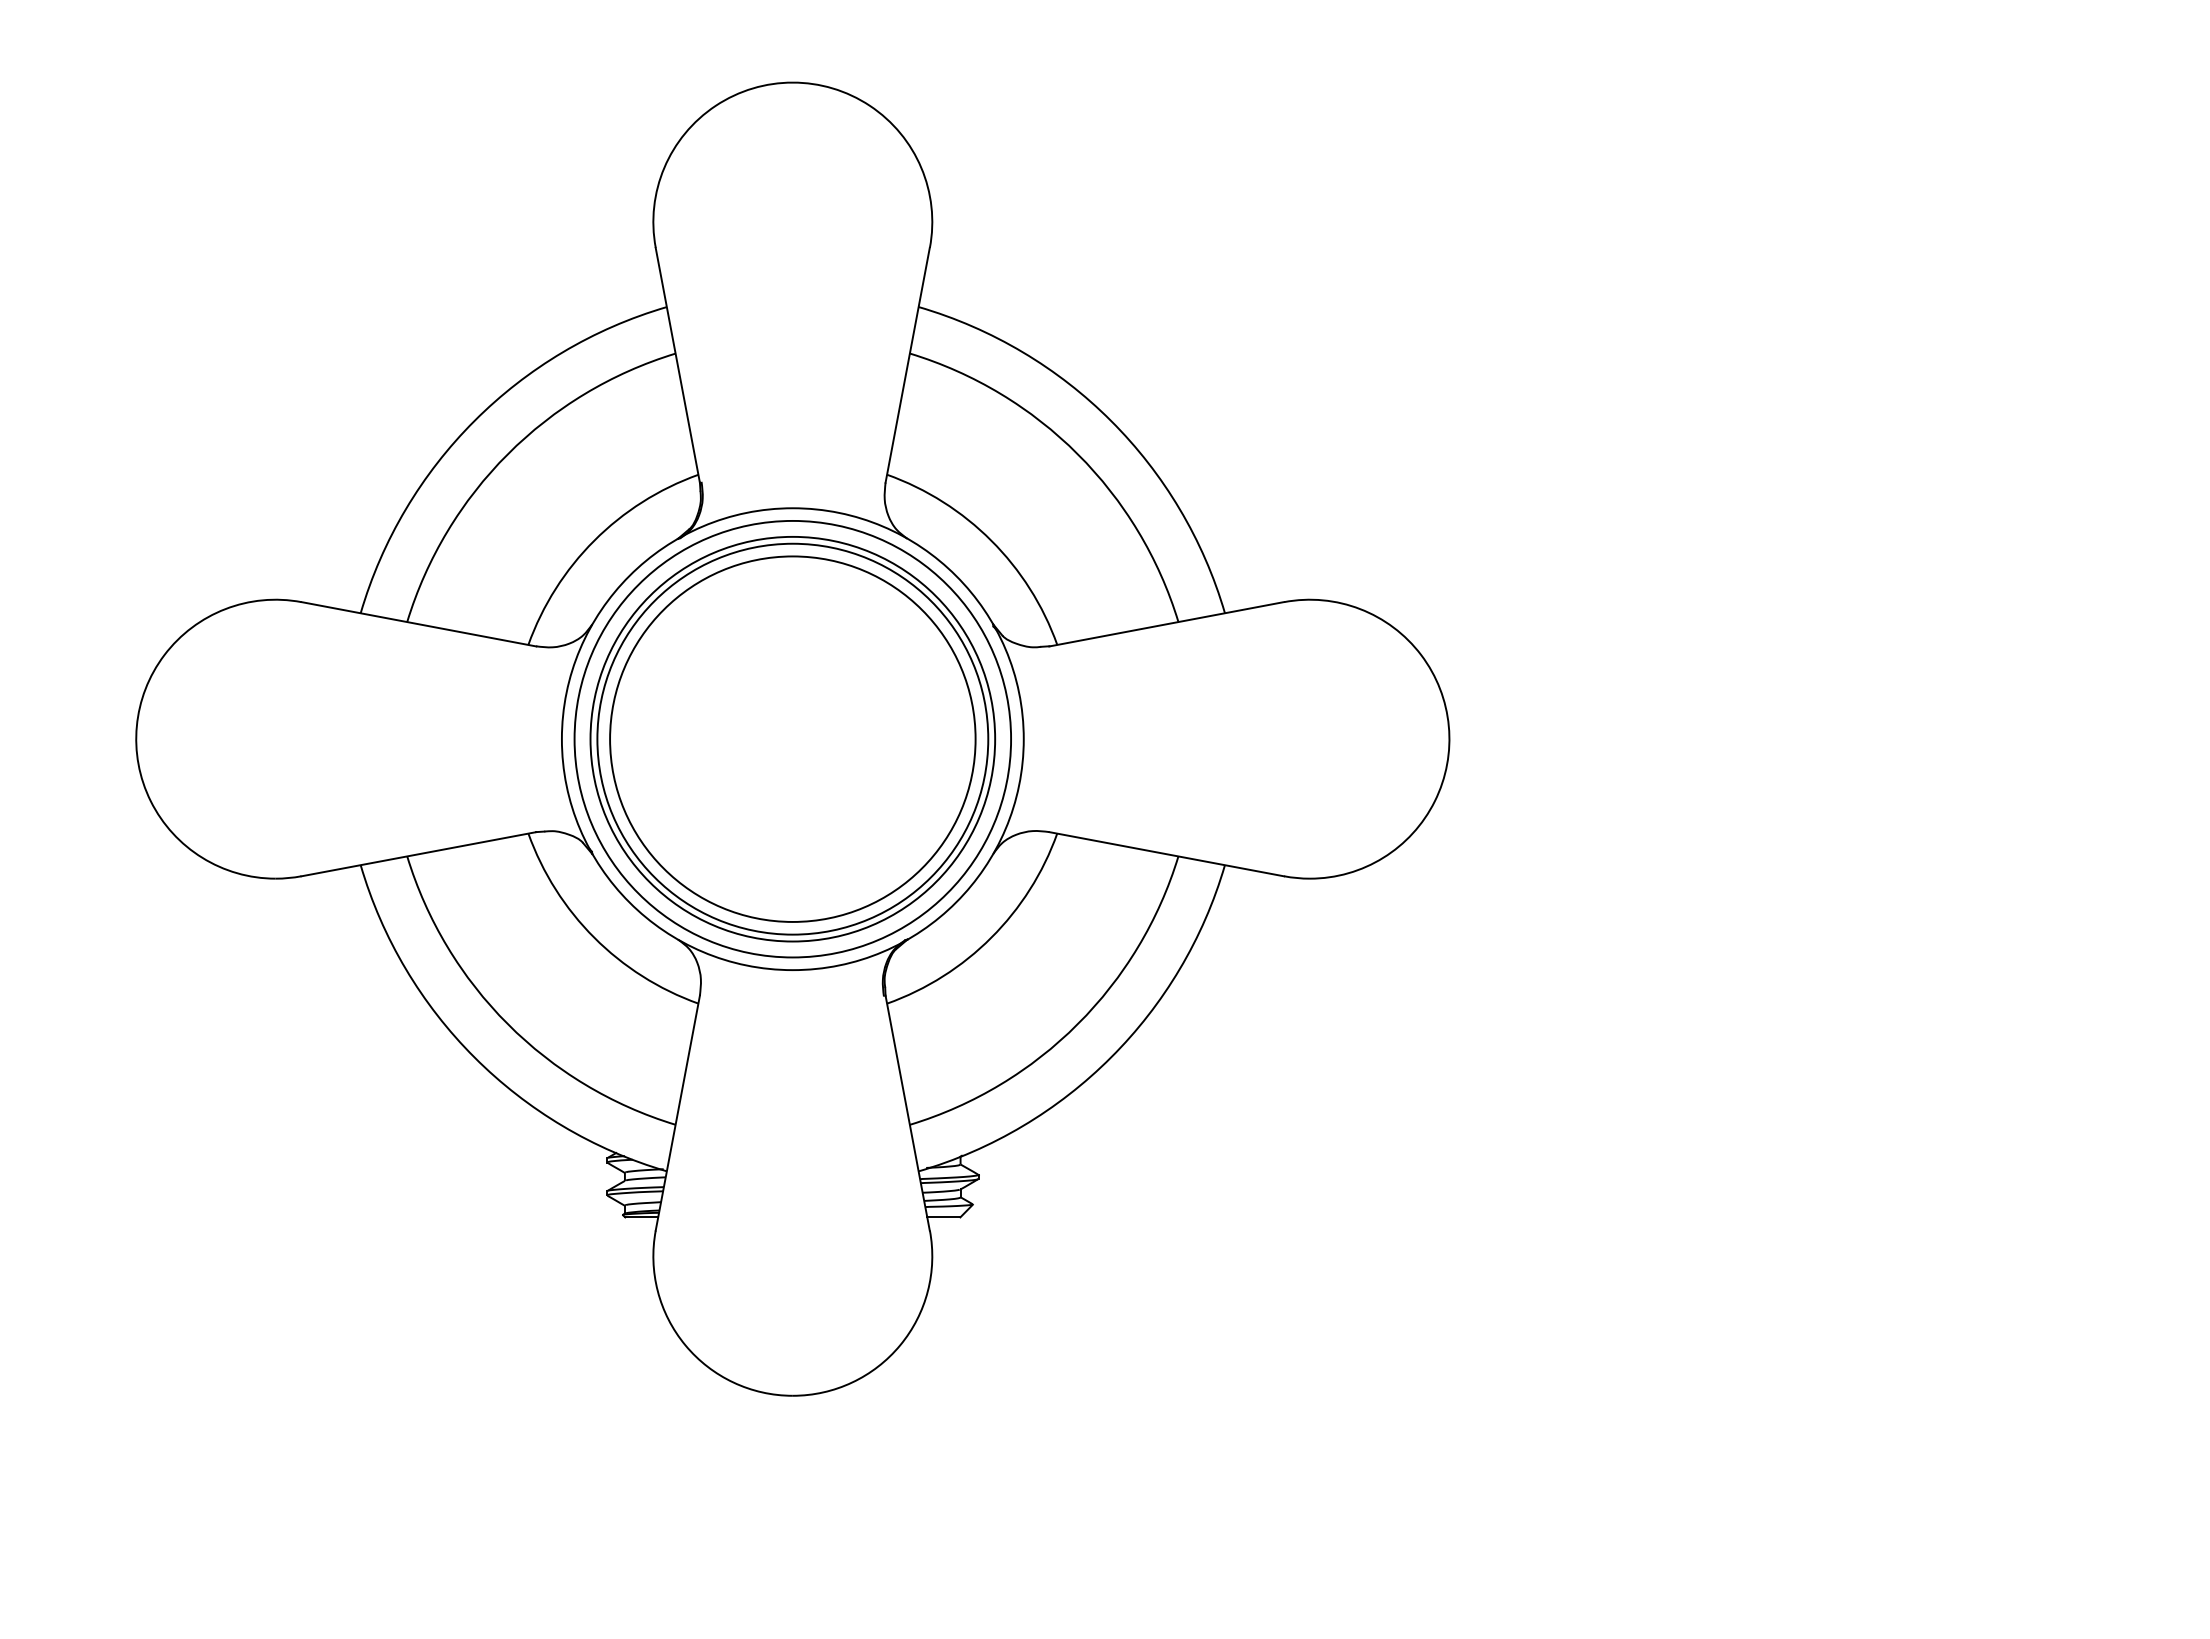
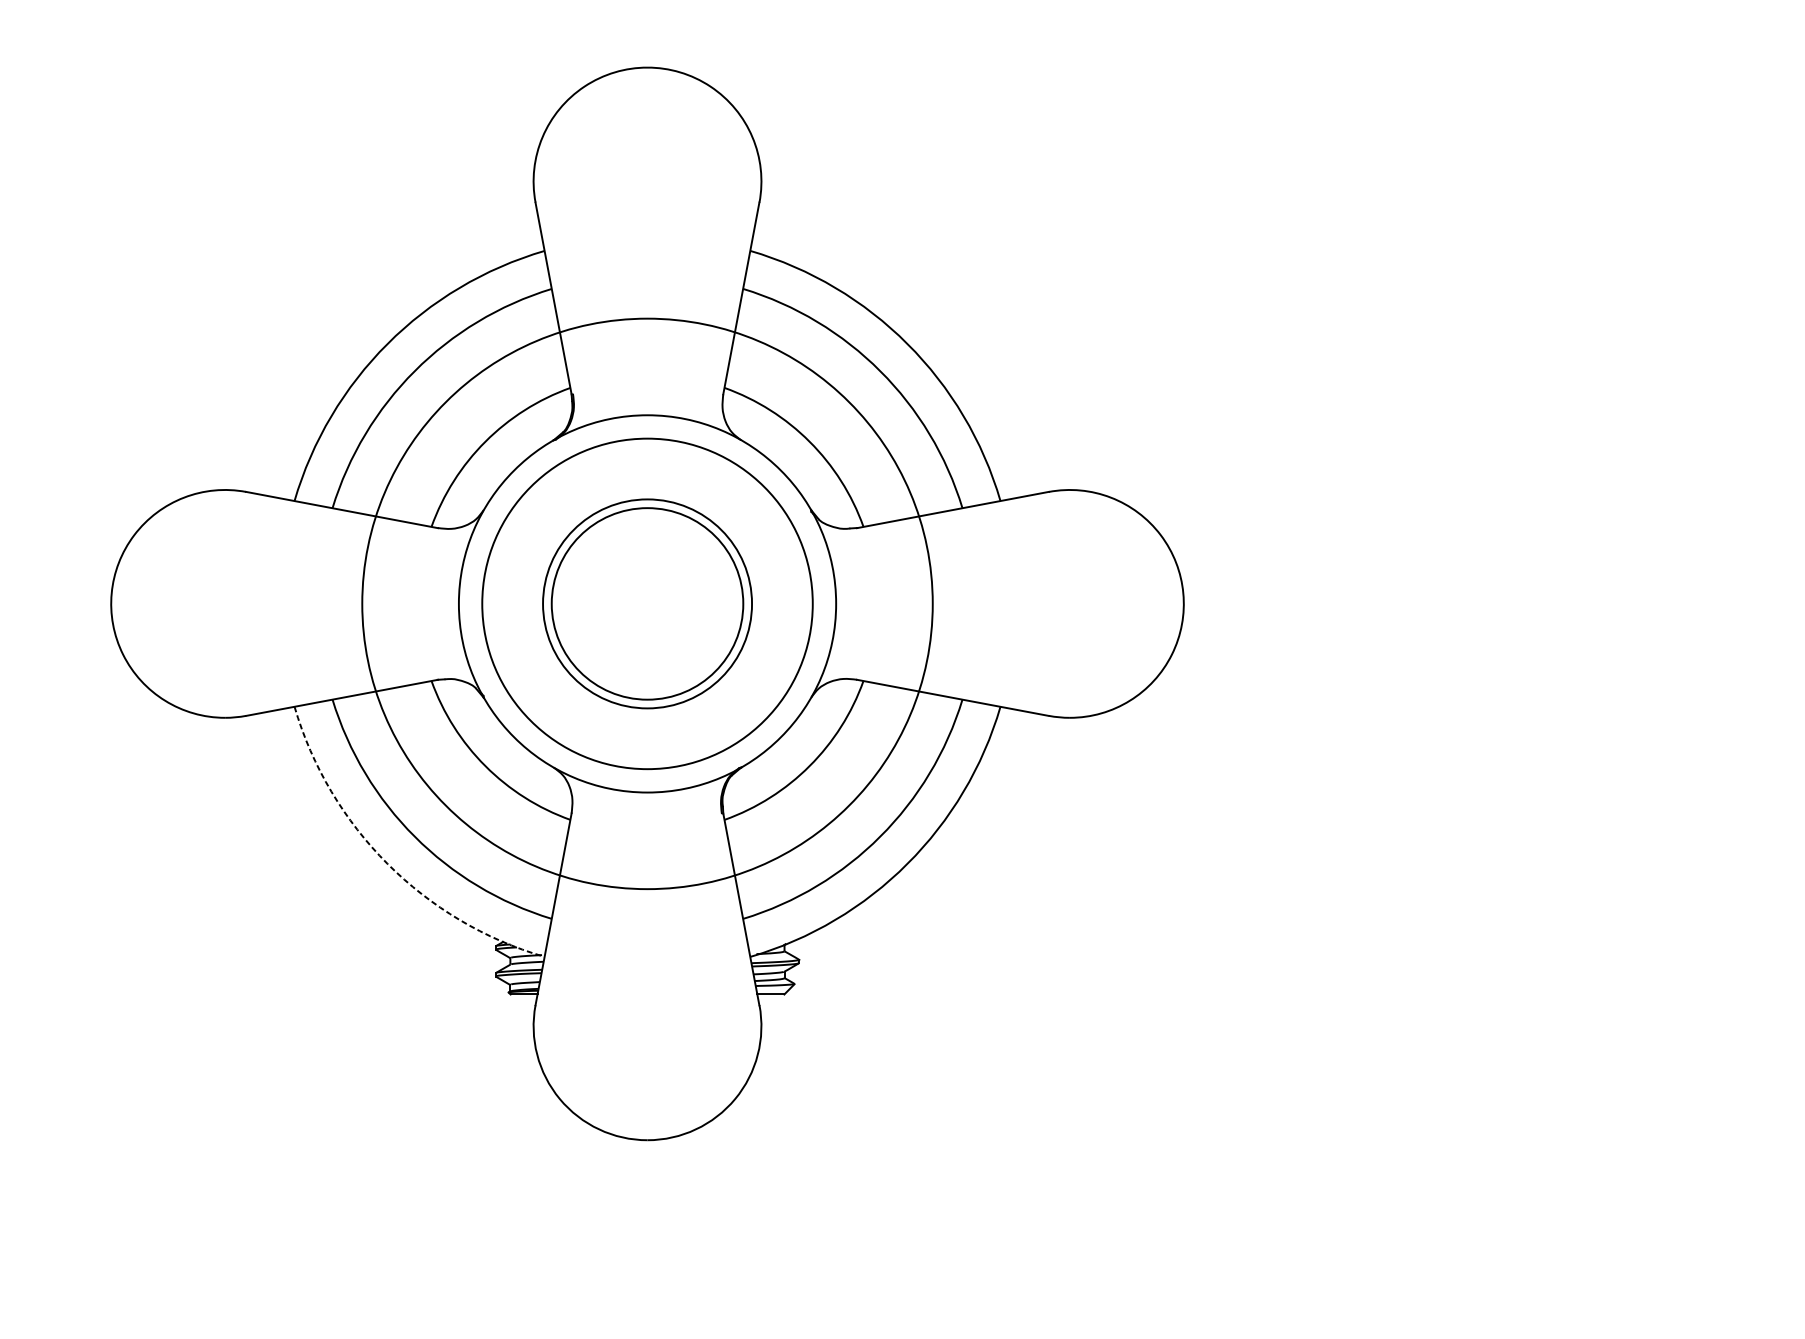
circle: (792, 738) -> (647, 603), size x0.6
circle: (792, 738) -> (647, 603), size x0.7
circle: (792, 738) -> (647, 603), size x1.6
arc: (474, 1057) -> (387, 863), solid -> dashed

